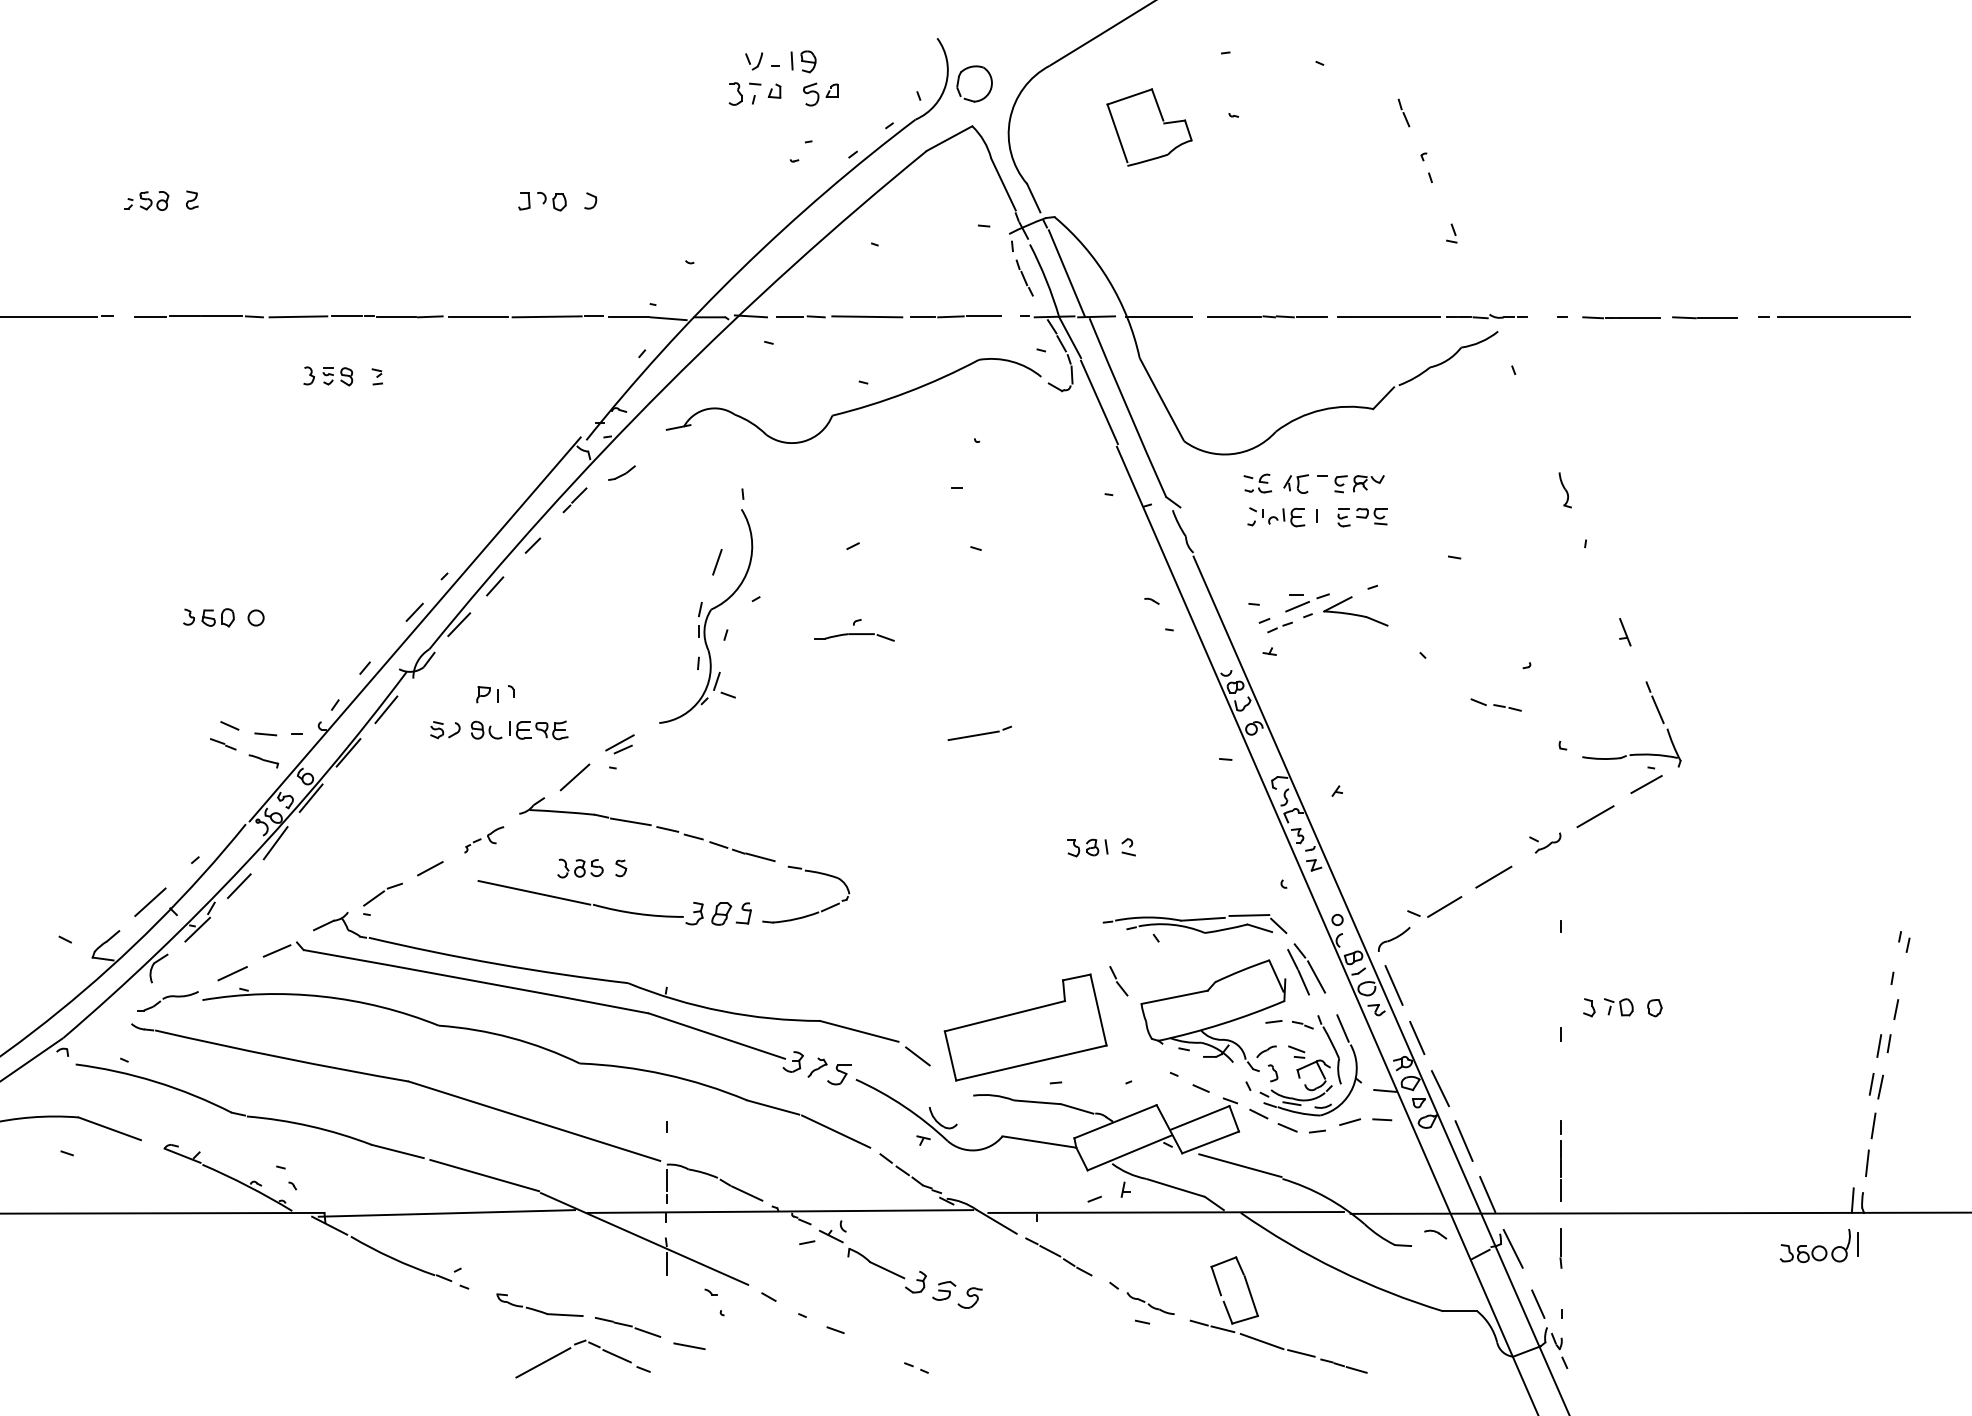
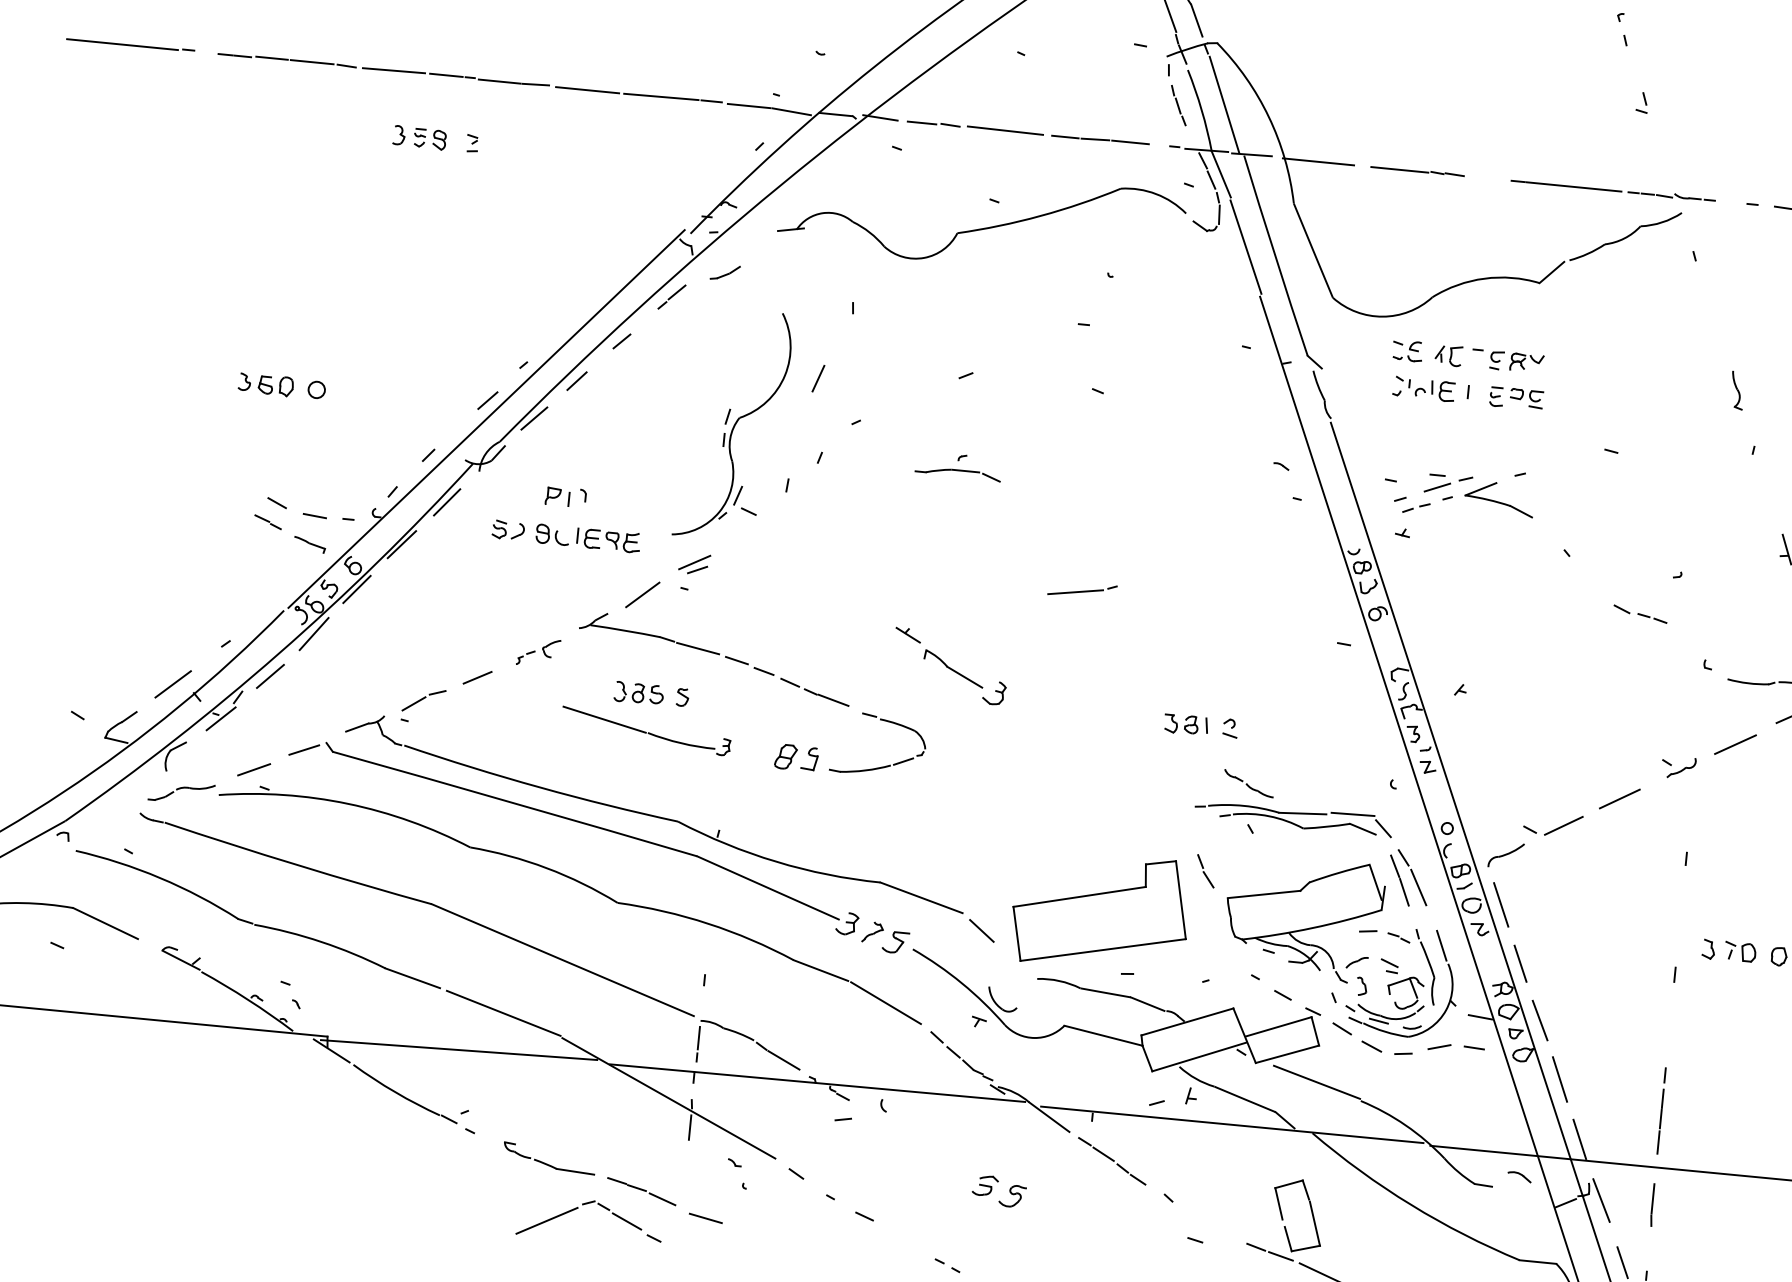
line: (1311, 317) -> (1482, 178), removed
part: (706, 616) -> (733, 424), moved
part: (590, 902) -> (646, 730), size x0.7
part: (872, 1261) -> (949, 666), moved
part: (1150, 1303) -> (1248, 783), moved

